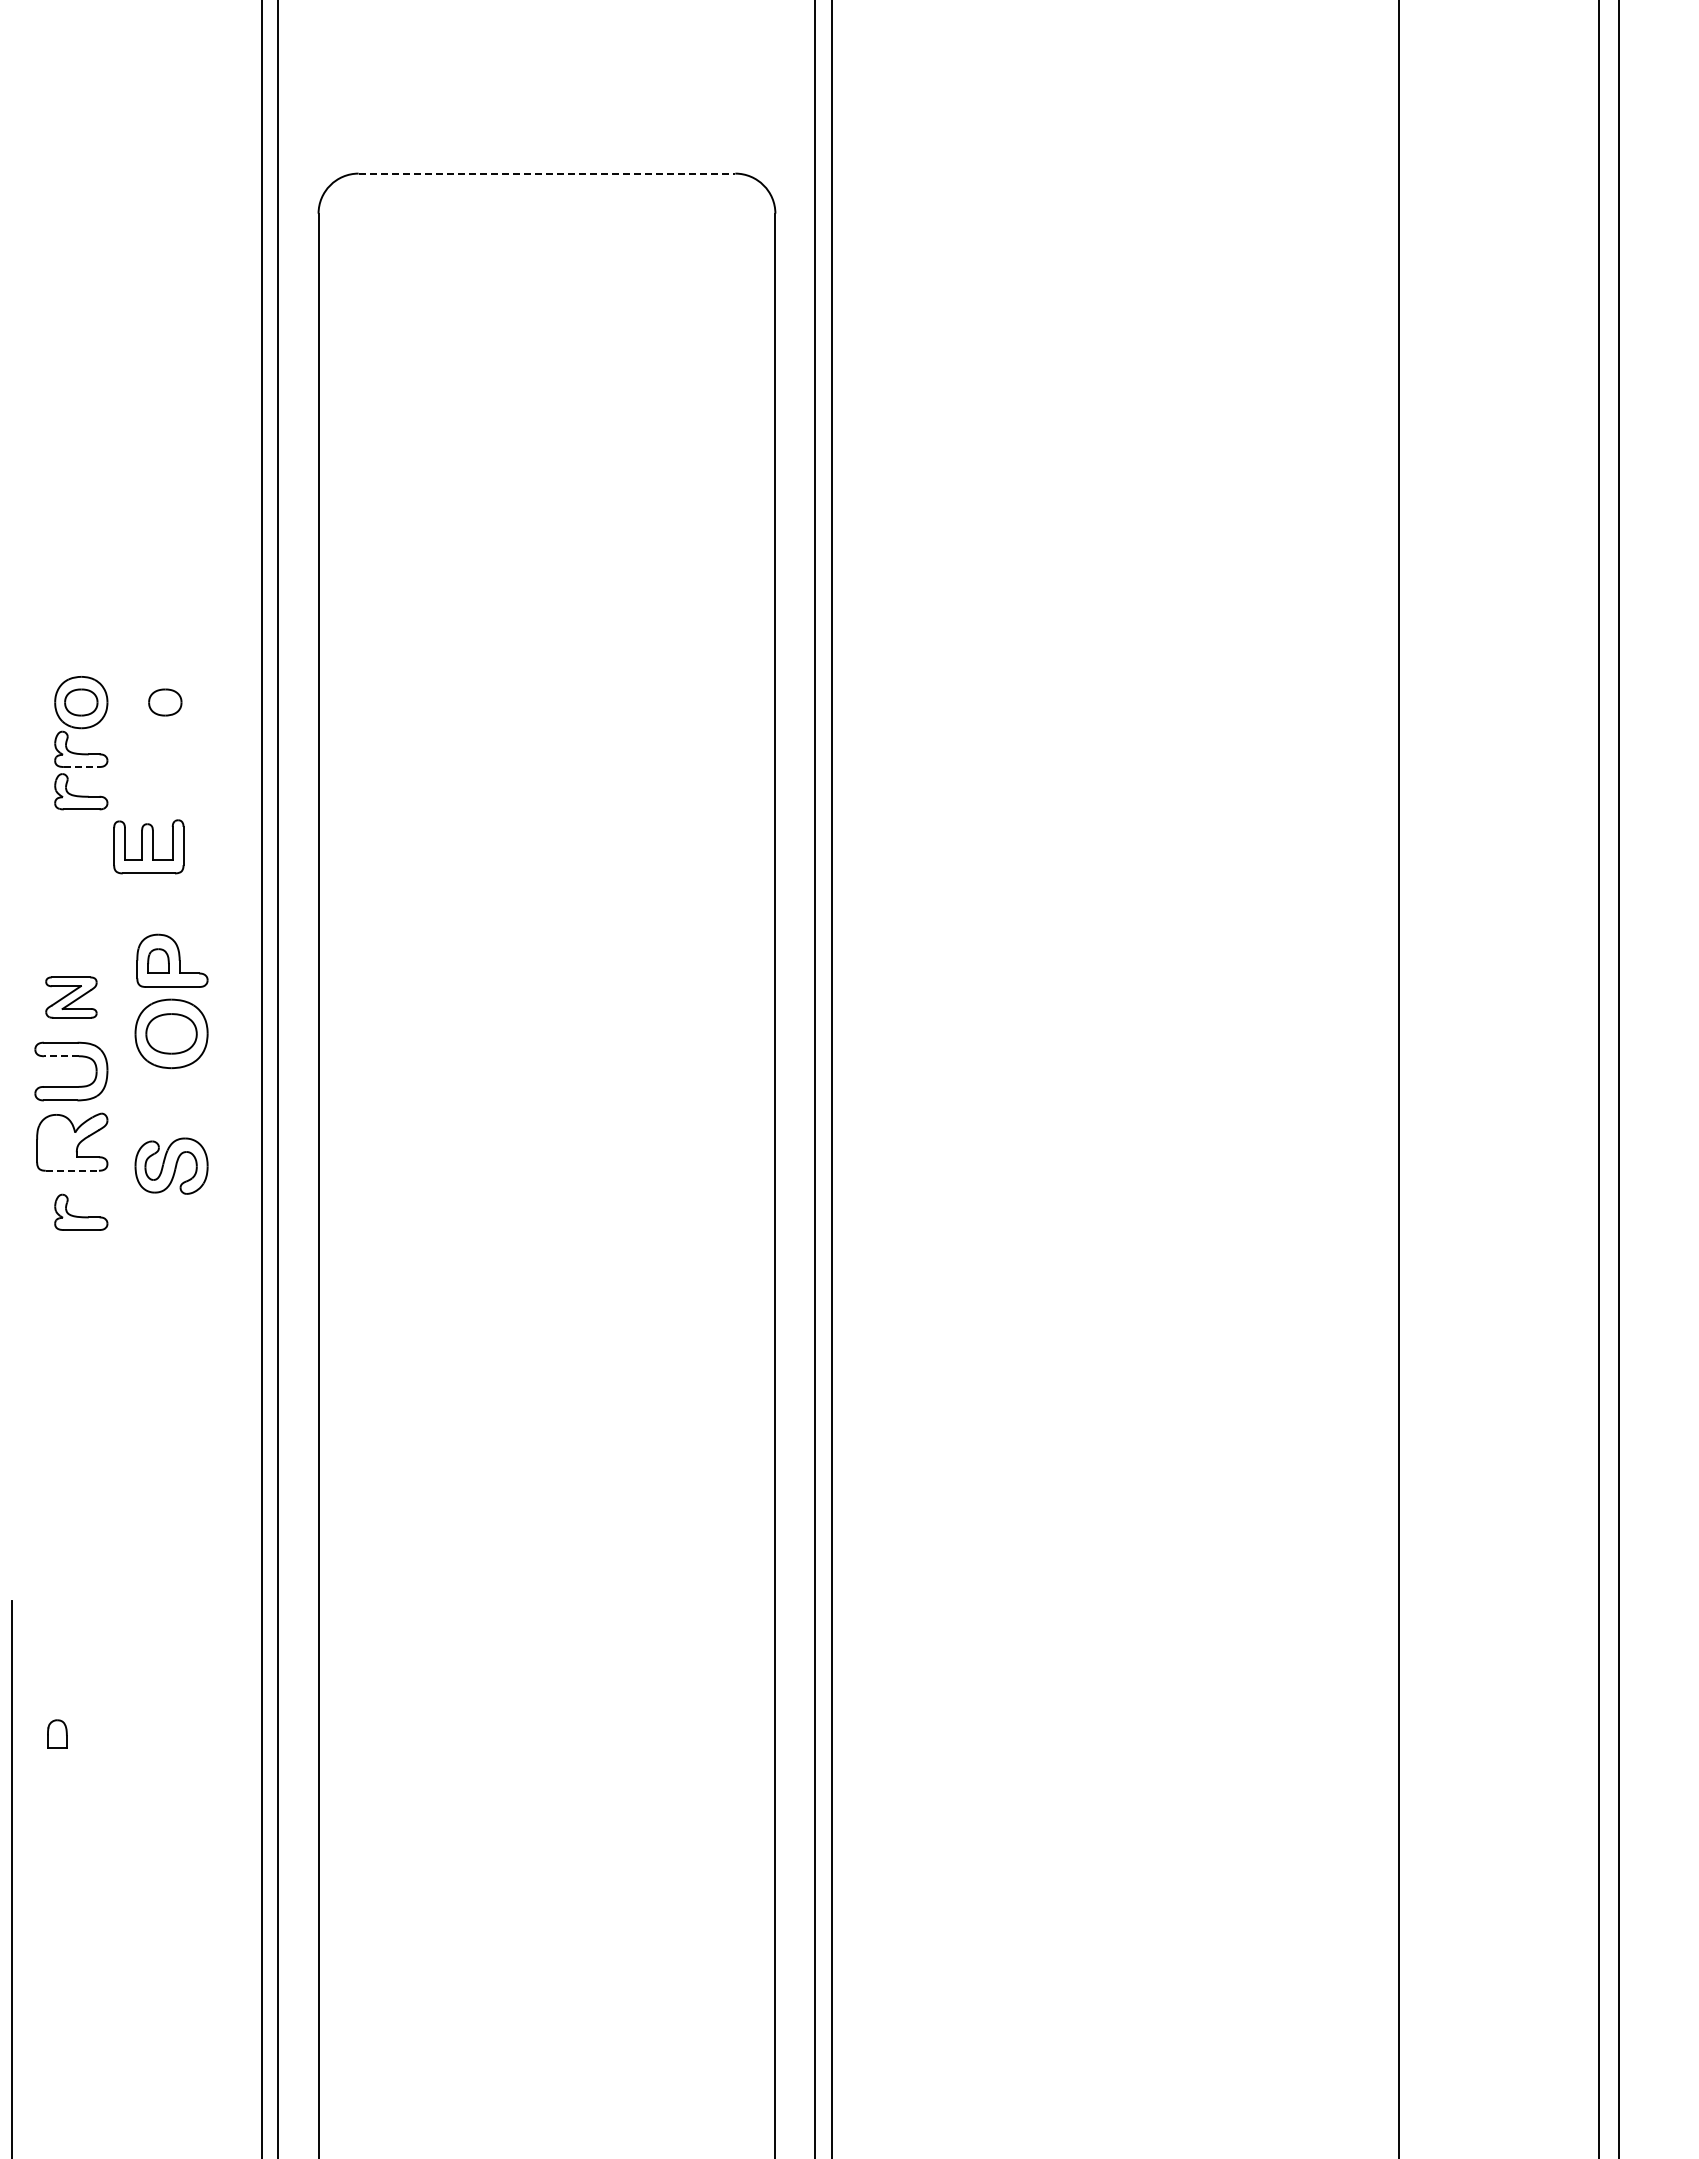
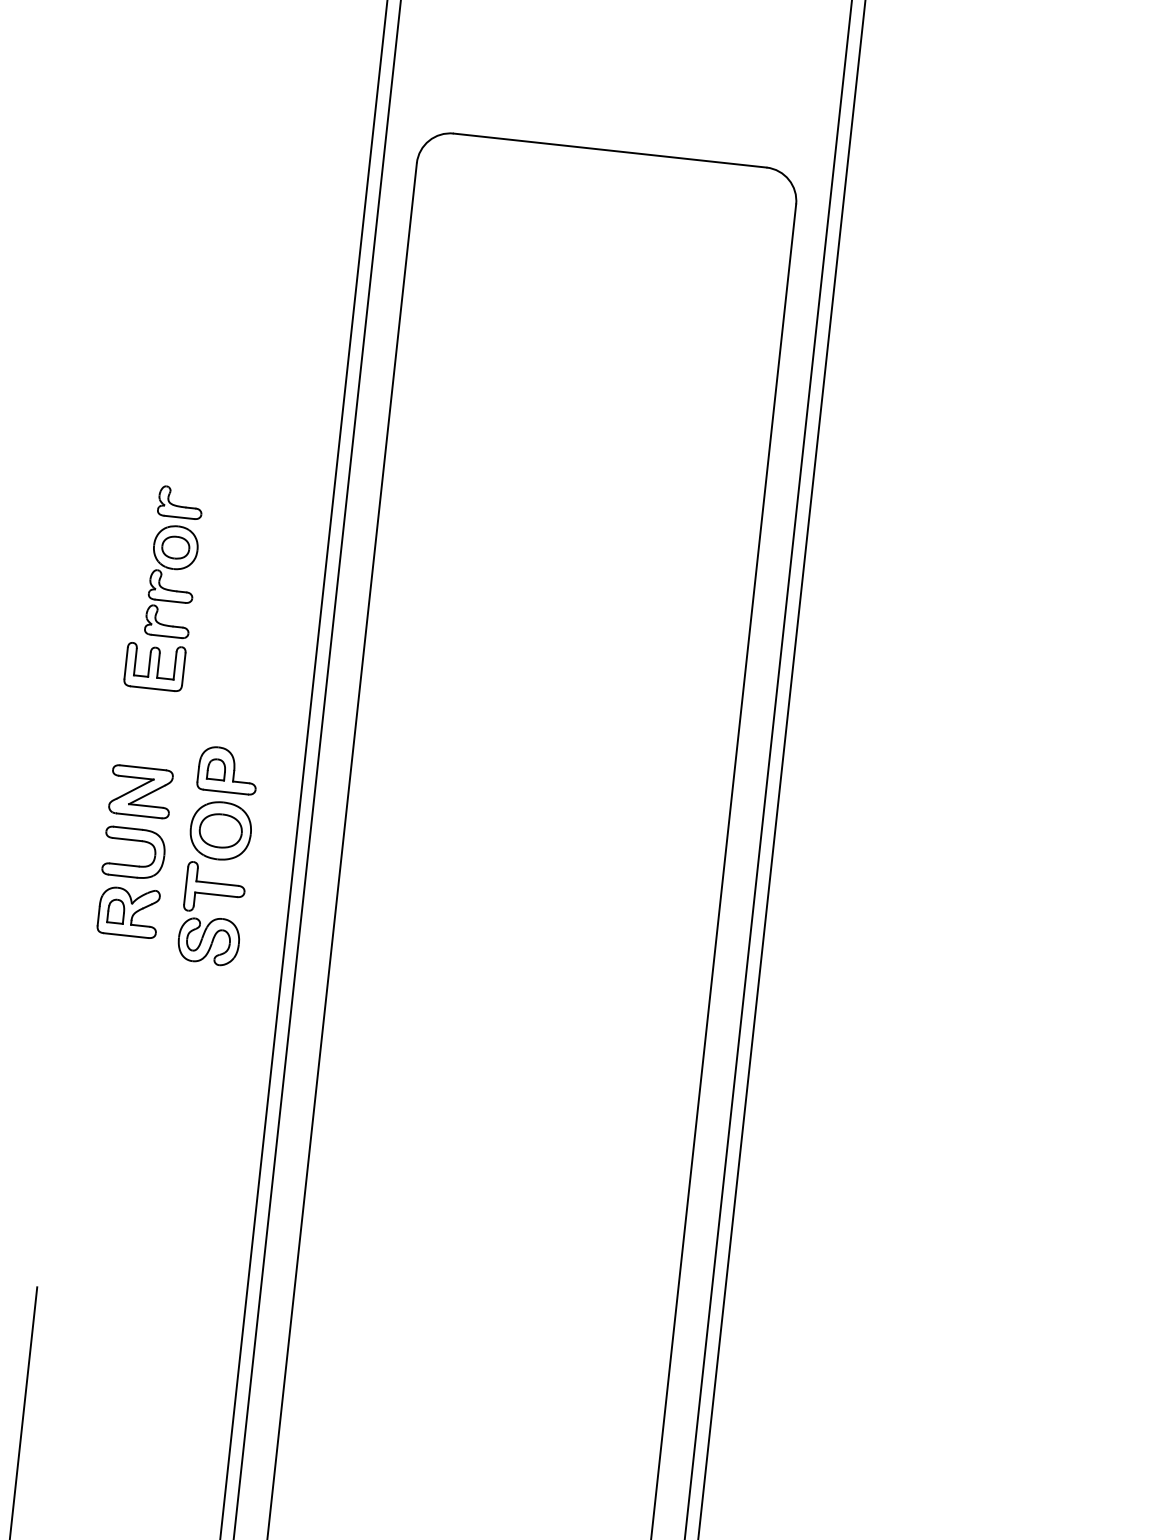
line: (547, 173) -> (610, 150), dashed -> solid
part: (165, 702) -> (245, 555), removed
line: (81, 767) -> (170, 601), dashed -> solid
part: (148, 846) -> (154, 666), moved
part: (71, 997) -> (141, 791), size x1.43
line: (60, 1056) -> (126, 839), dashed -> solid
part: (172, 1103) -> (215, 888), added
line: (72, 1170) -> (126, 935), dashed -> solid
part: (81, 1211) -> (180, 502), moved
part: (57, 1733) -> (116, 910), moved

